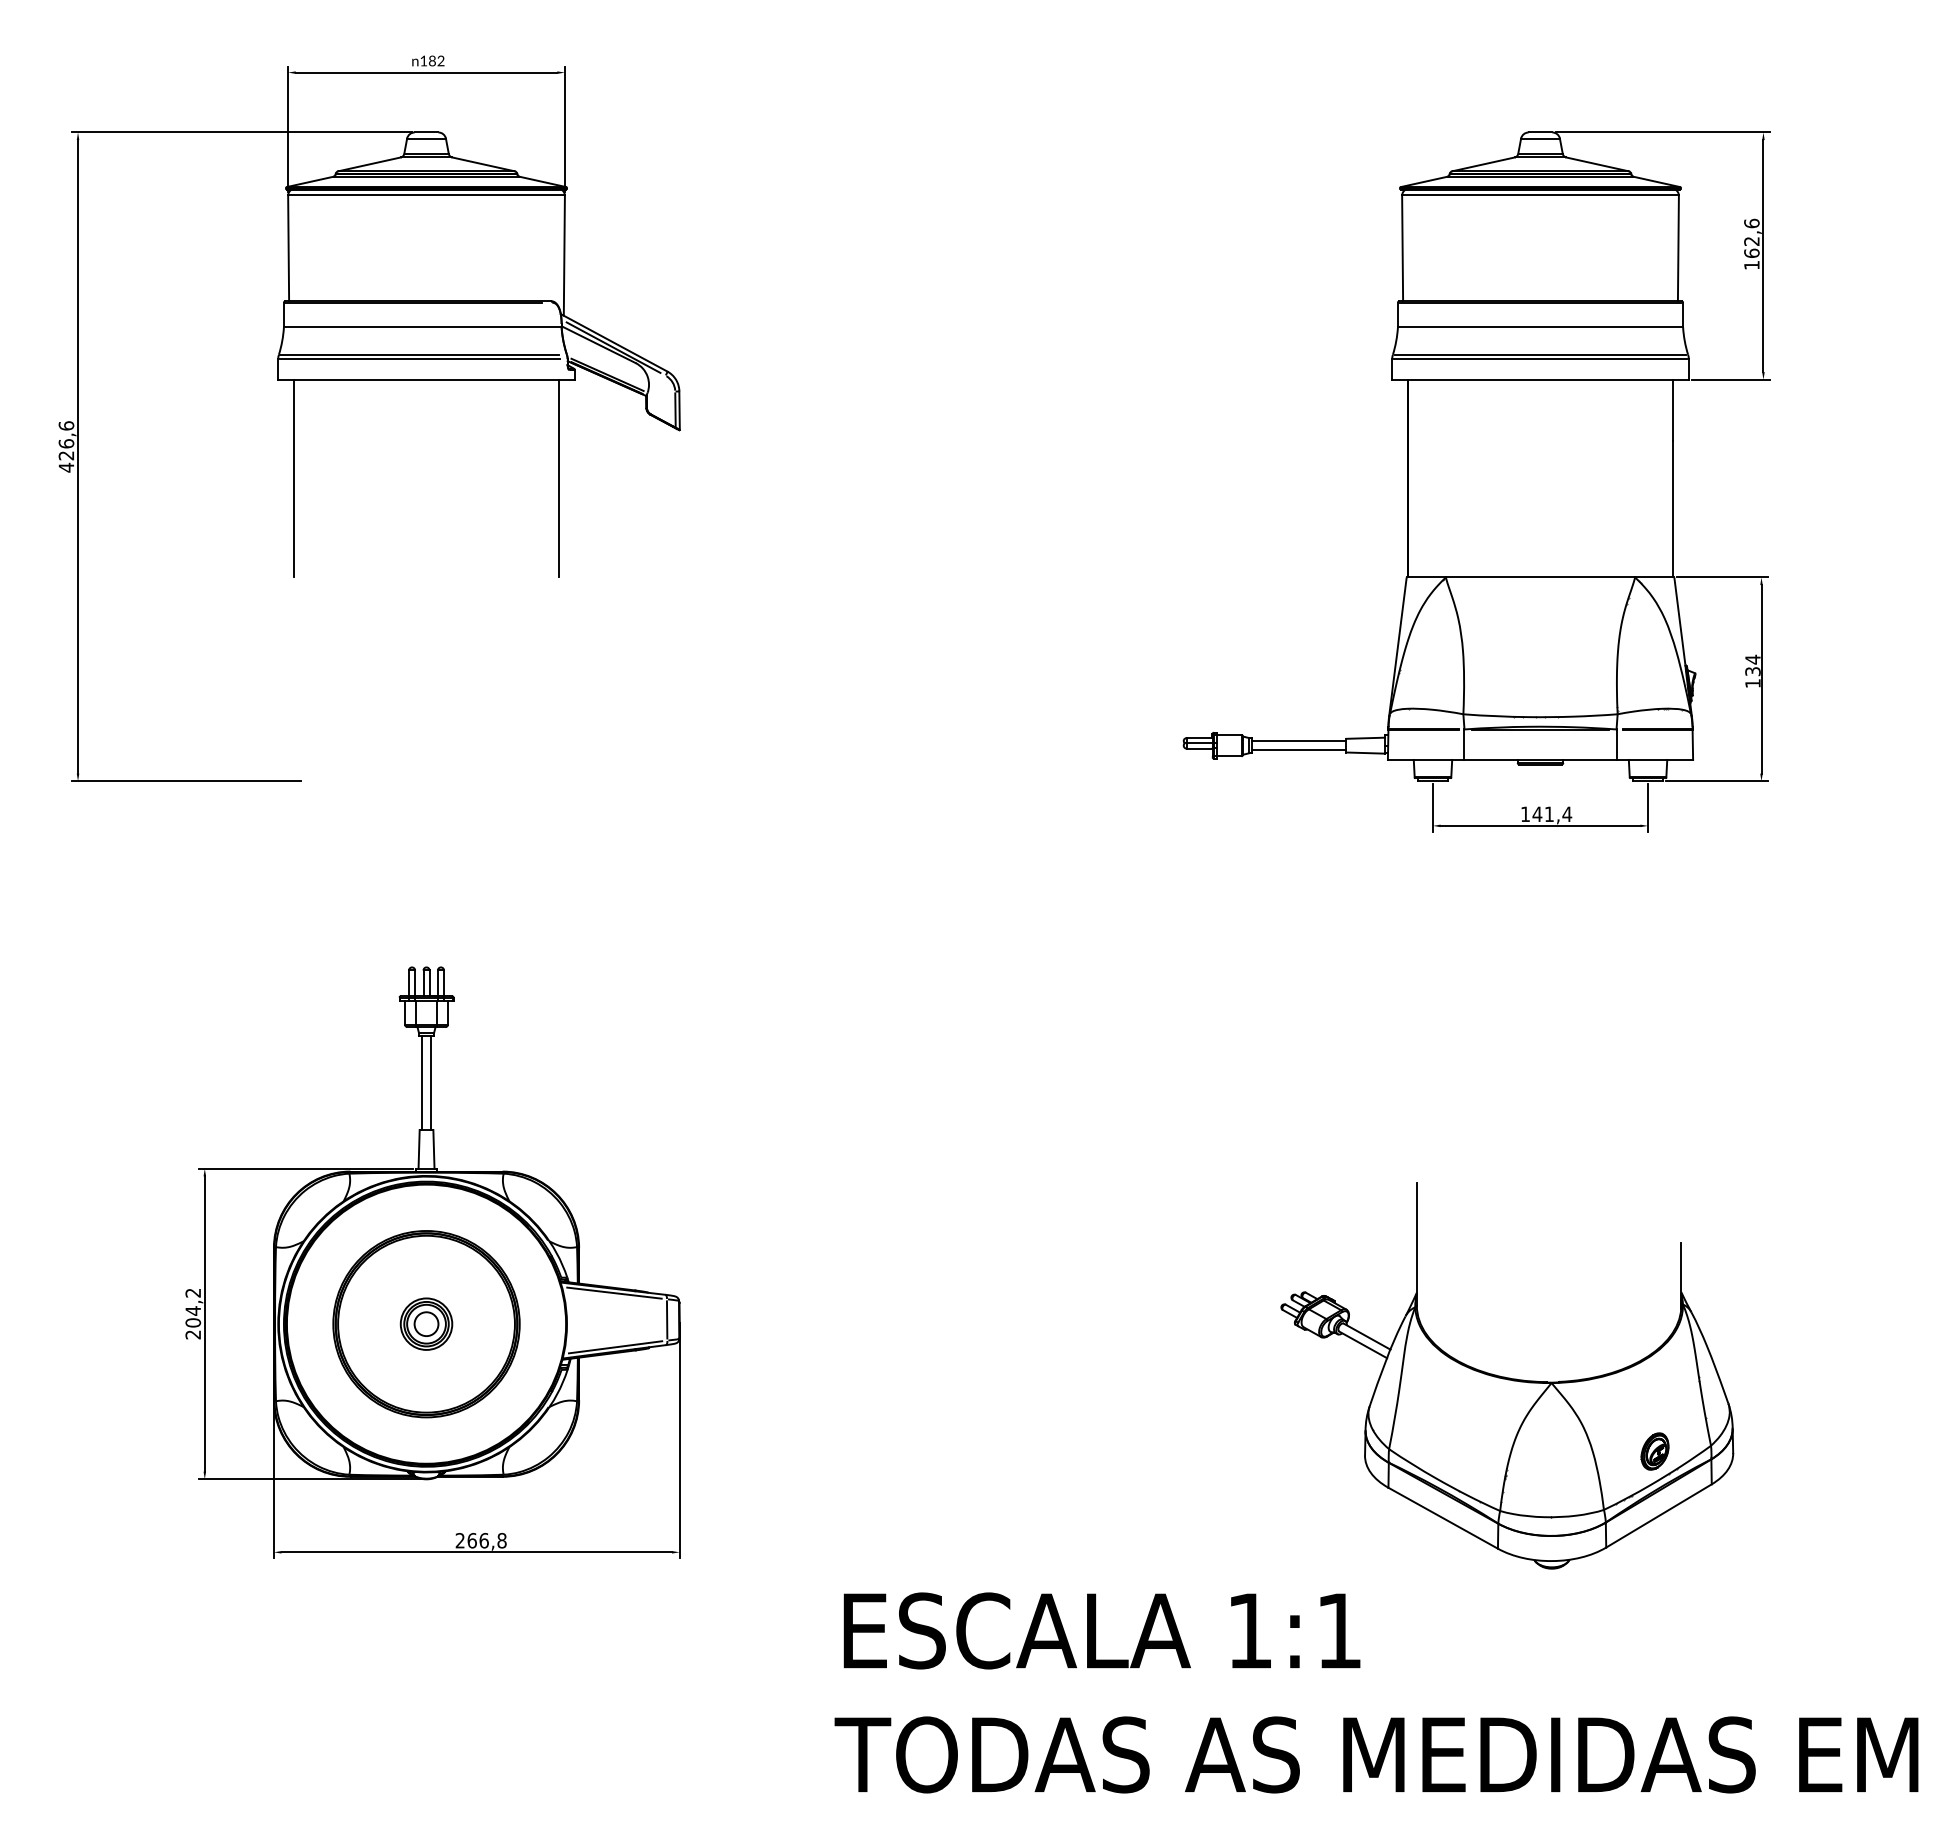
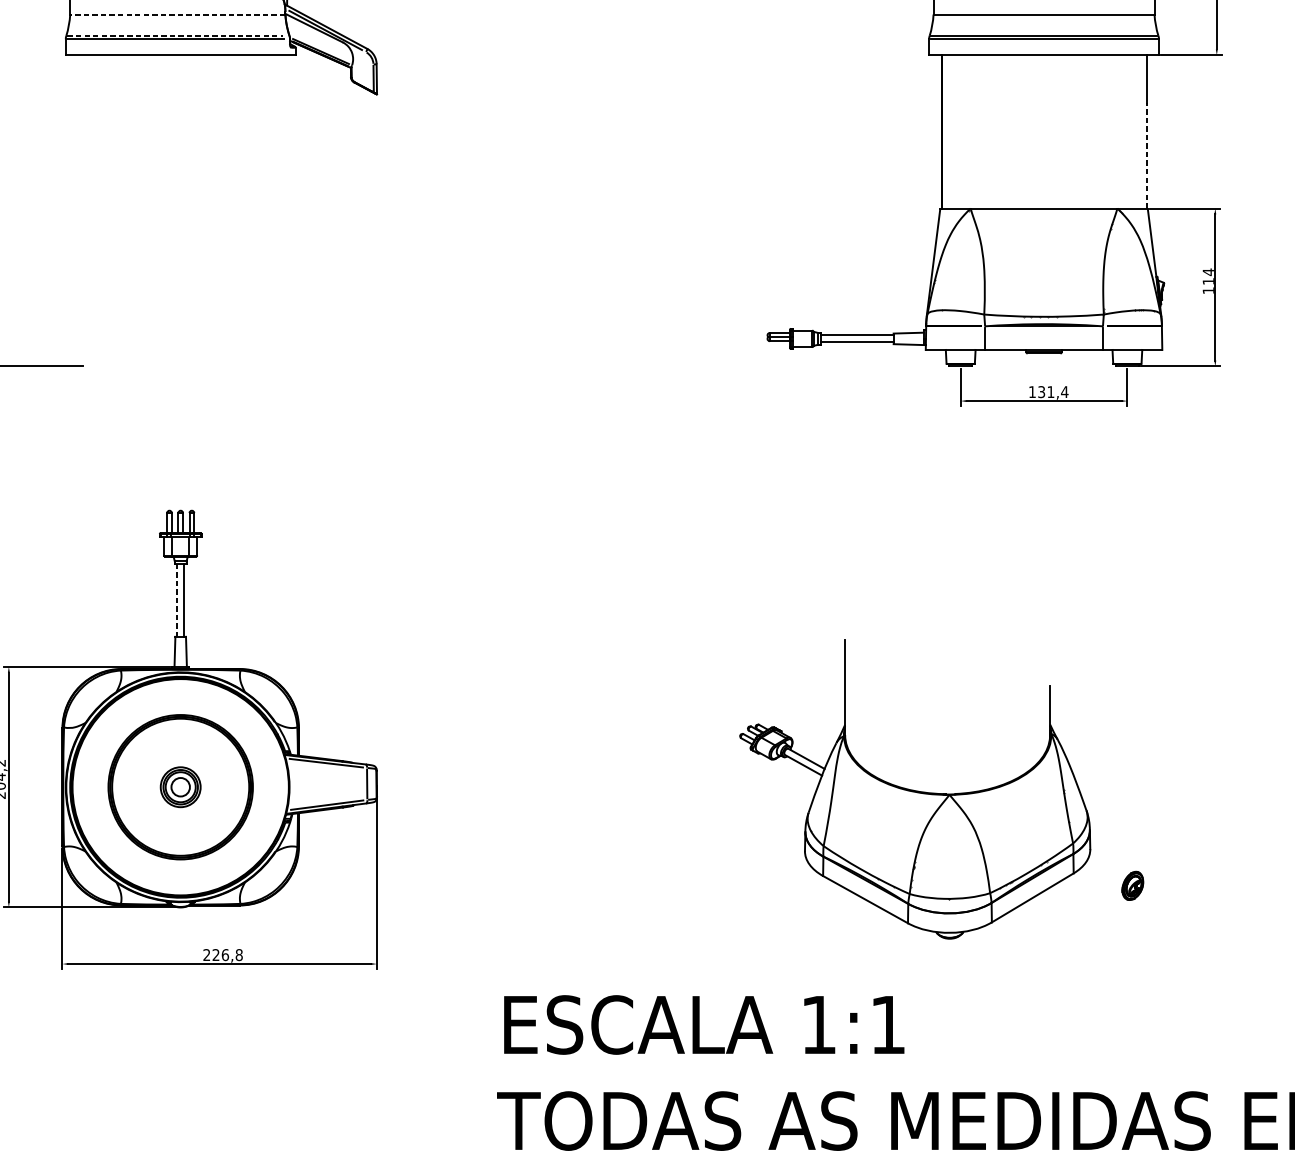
line: (422, 327) -> (177, 14), solid -> dashed
line: (420, 354) -> (176, 35), solid -> dashed
line: (294, 478) -> (78, 131), removed
line: (558, 478) -> (282, 131), removed
line: (1672, 509) -> (1146, 155), solid -> dashed
text: (1752, 671) -> (1208, 281), 134 -> 114
text: (1537, 814) -> (1041, 392), 141,4 -> 131,4
line: (421, 1083) -> (176, 600), solid -> dashed
part: (1507, 1375) -> (915, 789), moved
text: (471, 1540) -> (215, 954), 266,8 -> 226,8

